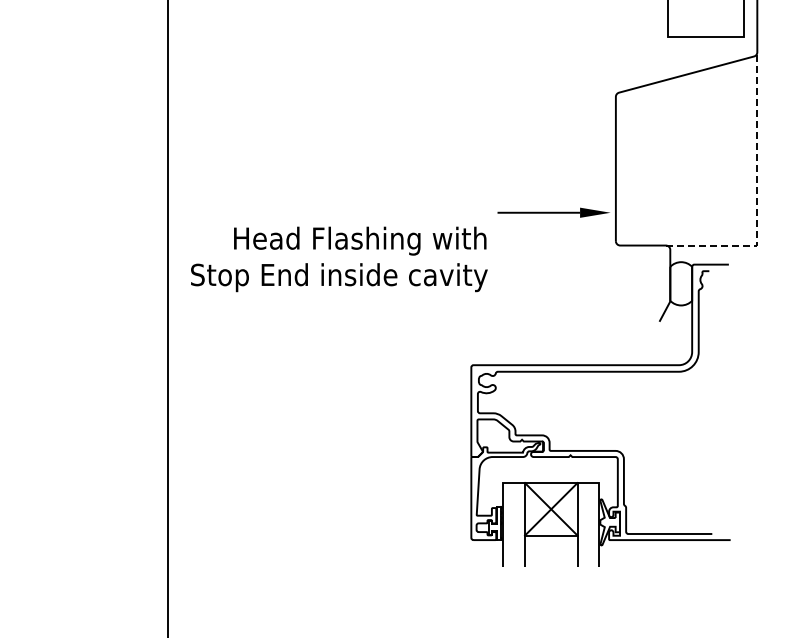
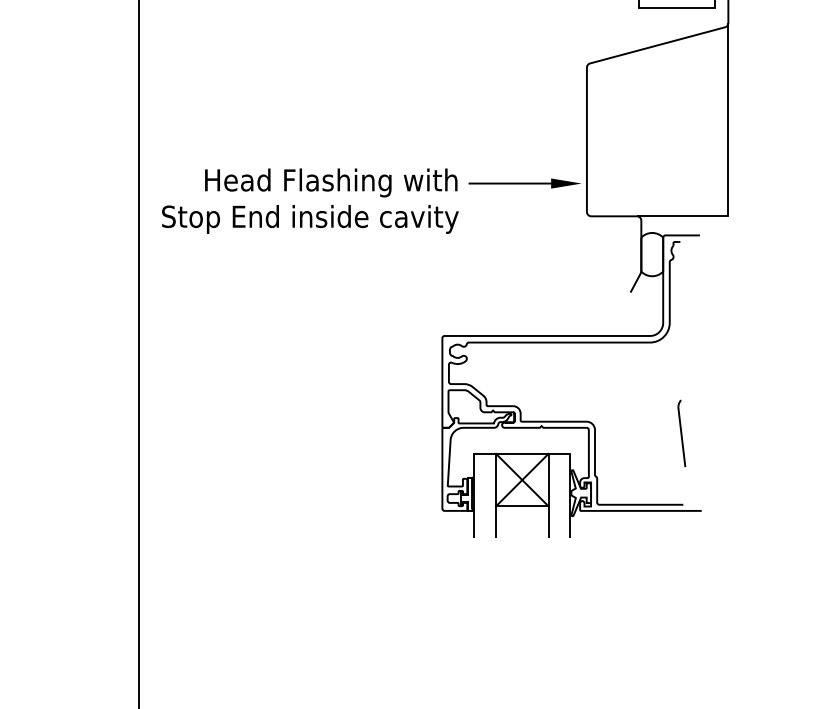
line: (757, 194) -> (728, 165), dashed -> solid
text: (339, 258) -> (310, 200), moved
curve: (710, 462) -> (681, 433), added

